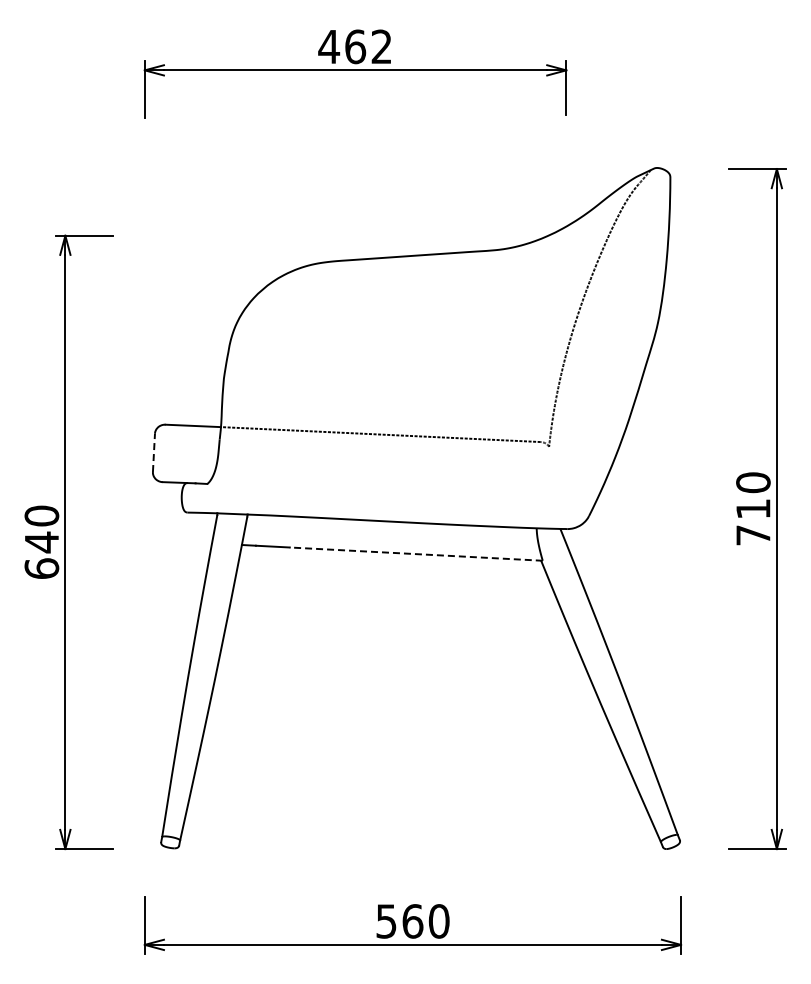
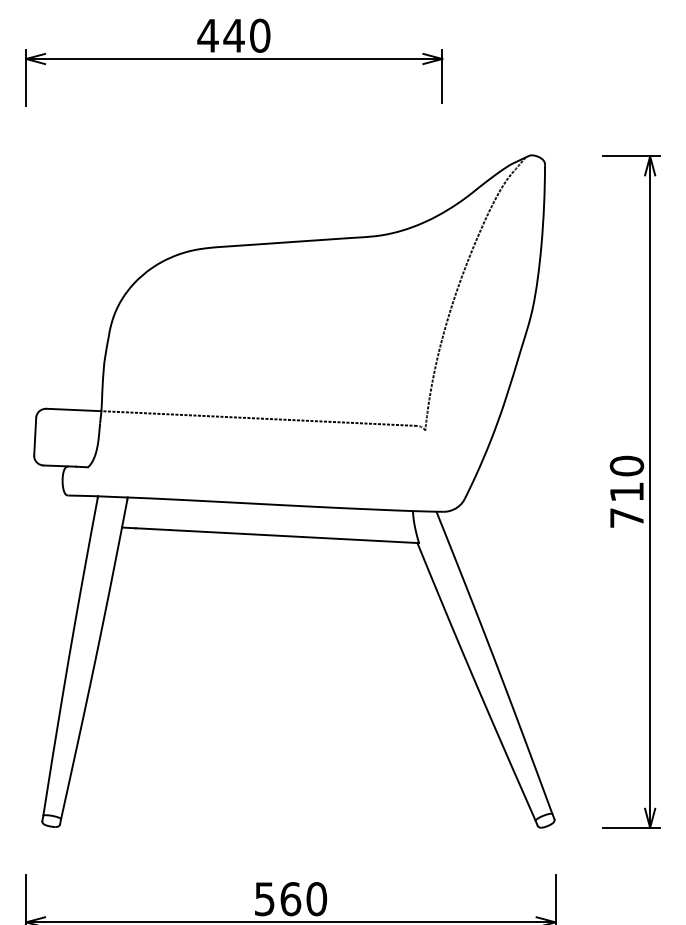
text: (368, 46) -> (246, 35), 462 -> 440
line: (153, 452) -> (34, 436), dashed -> solid
line: (416, 554) -> (294, 536), dashed -> solid

